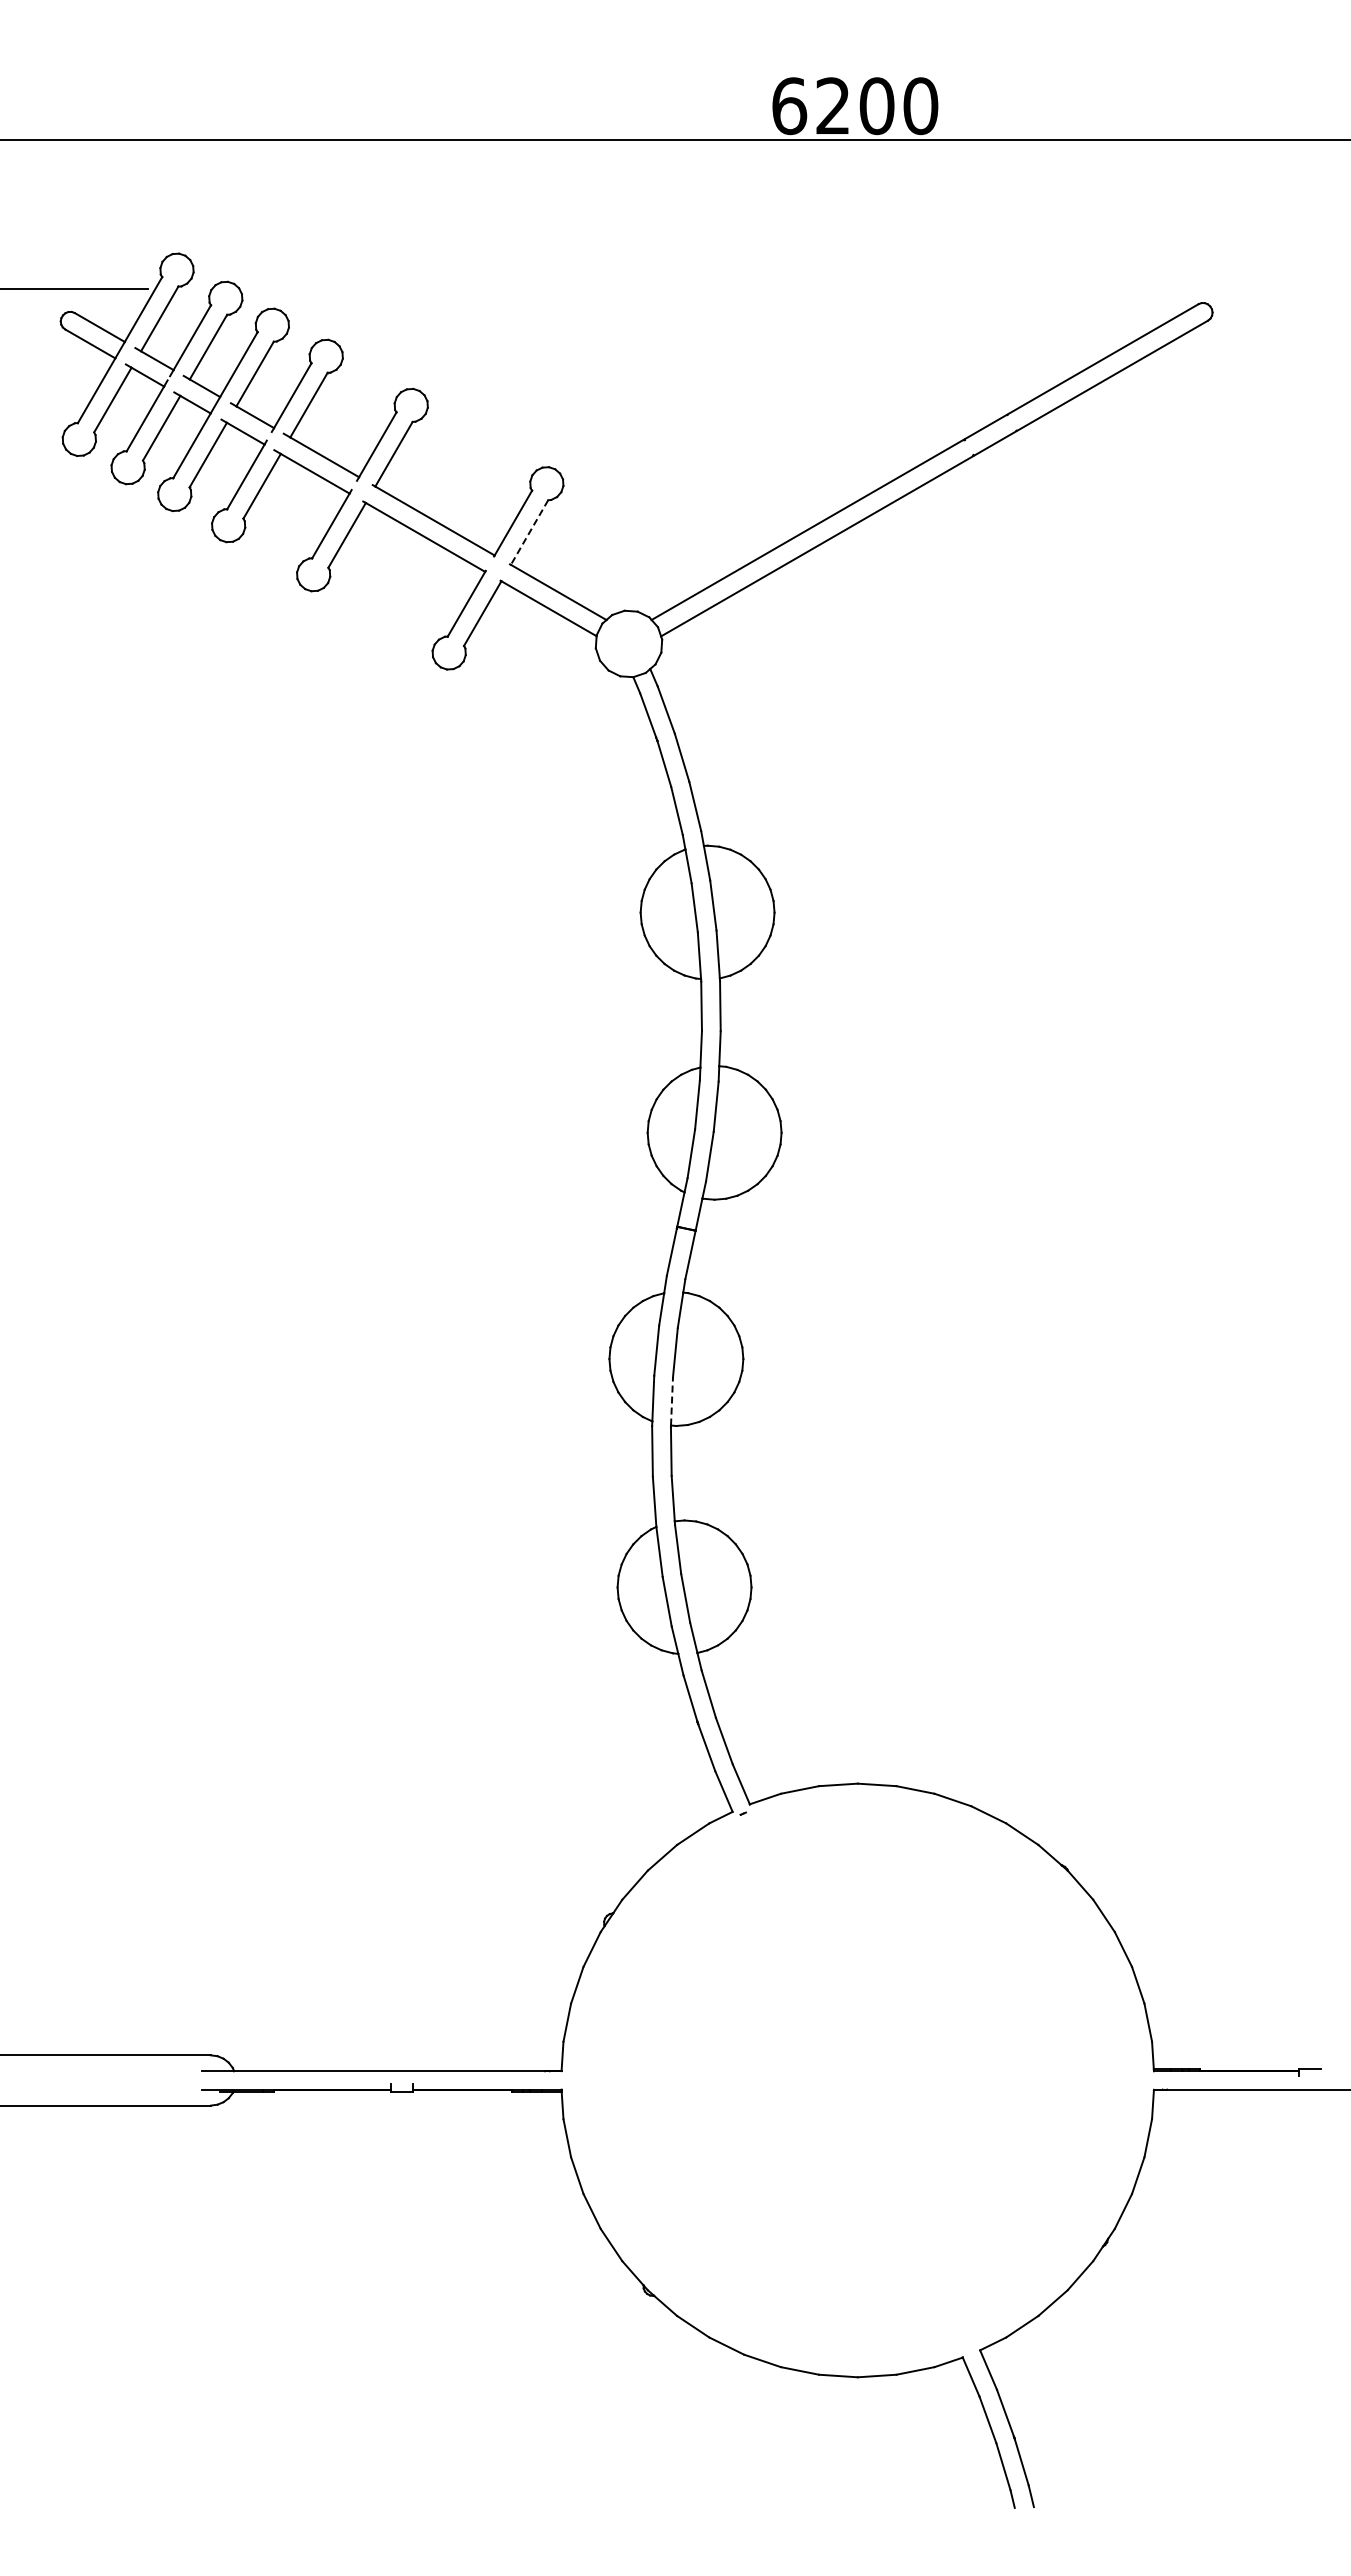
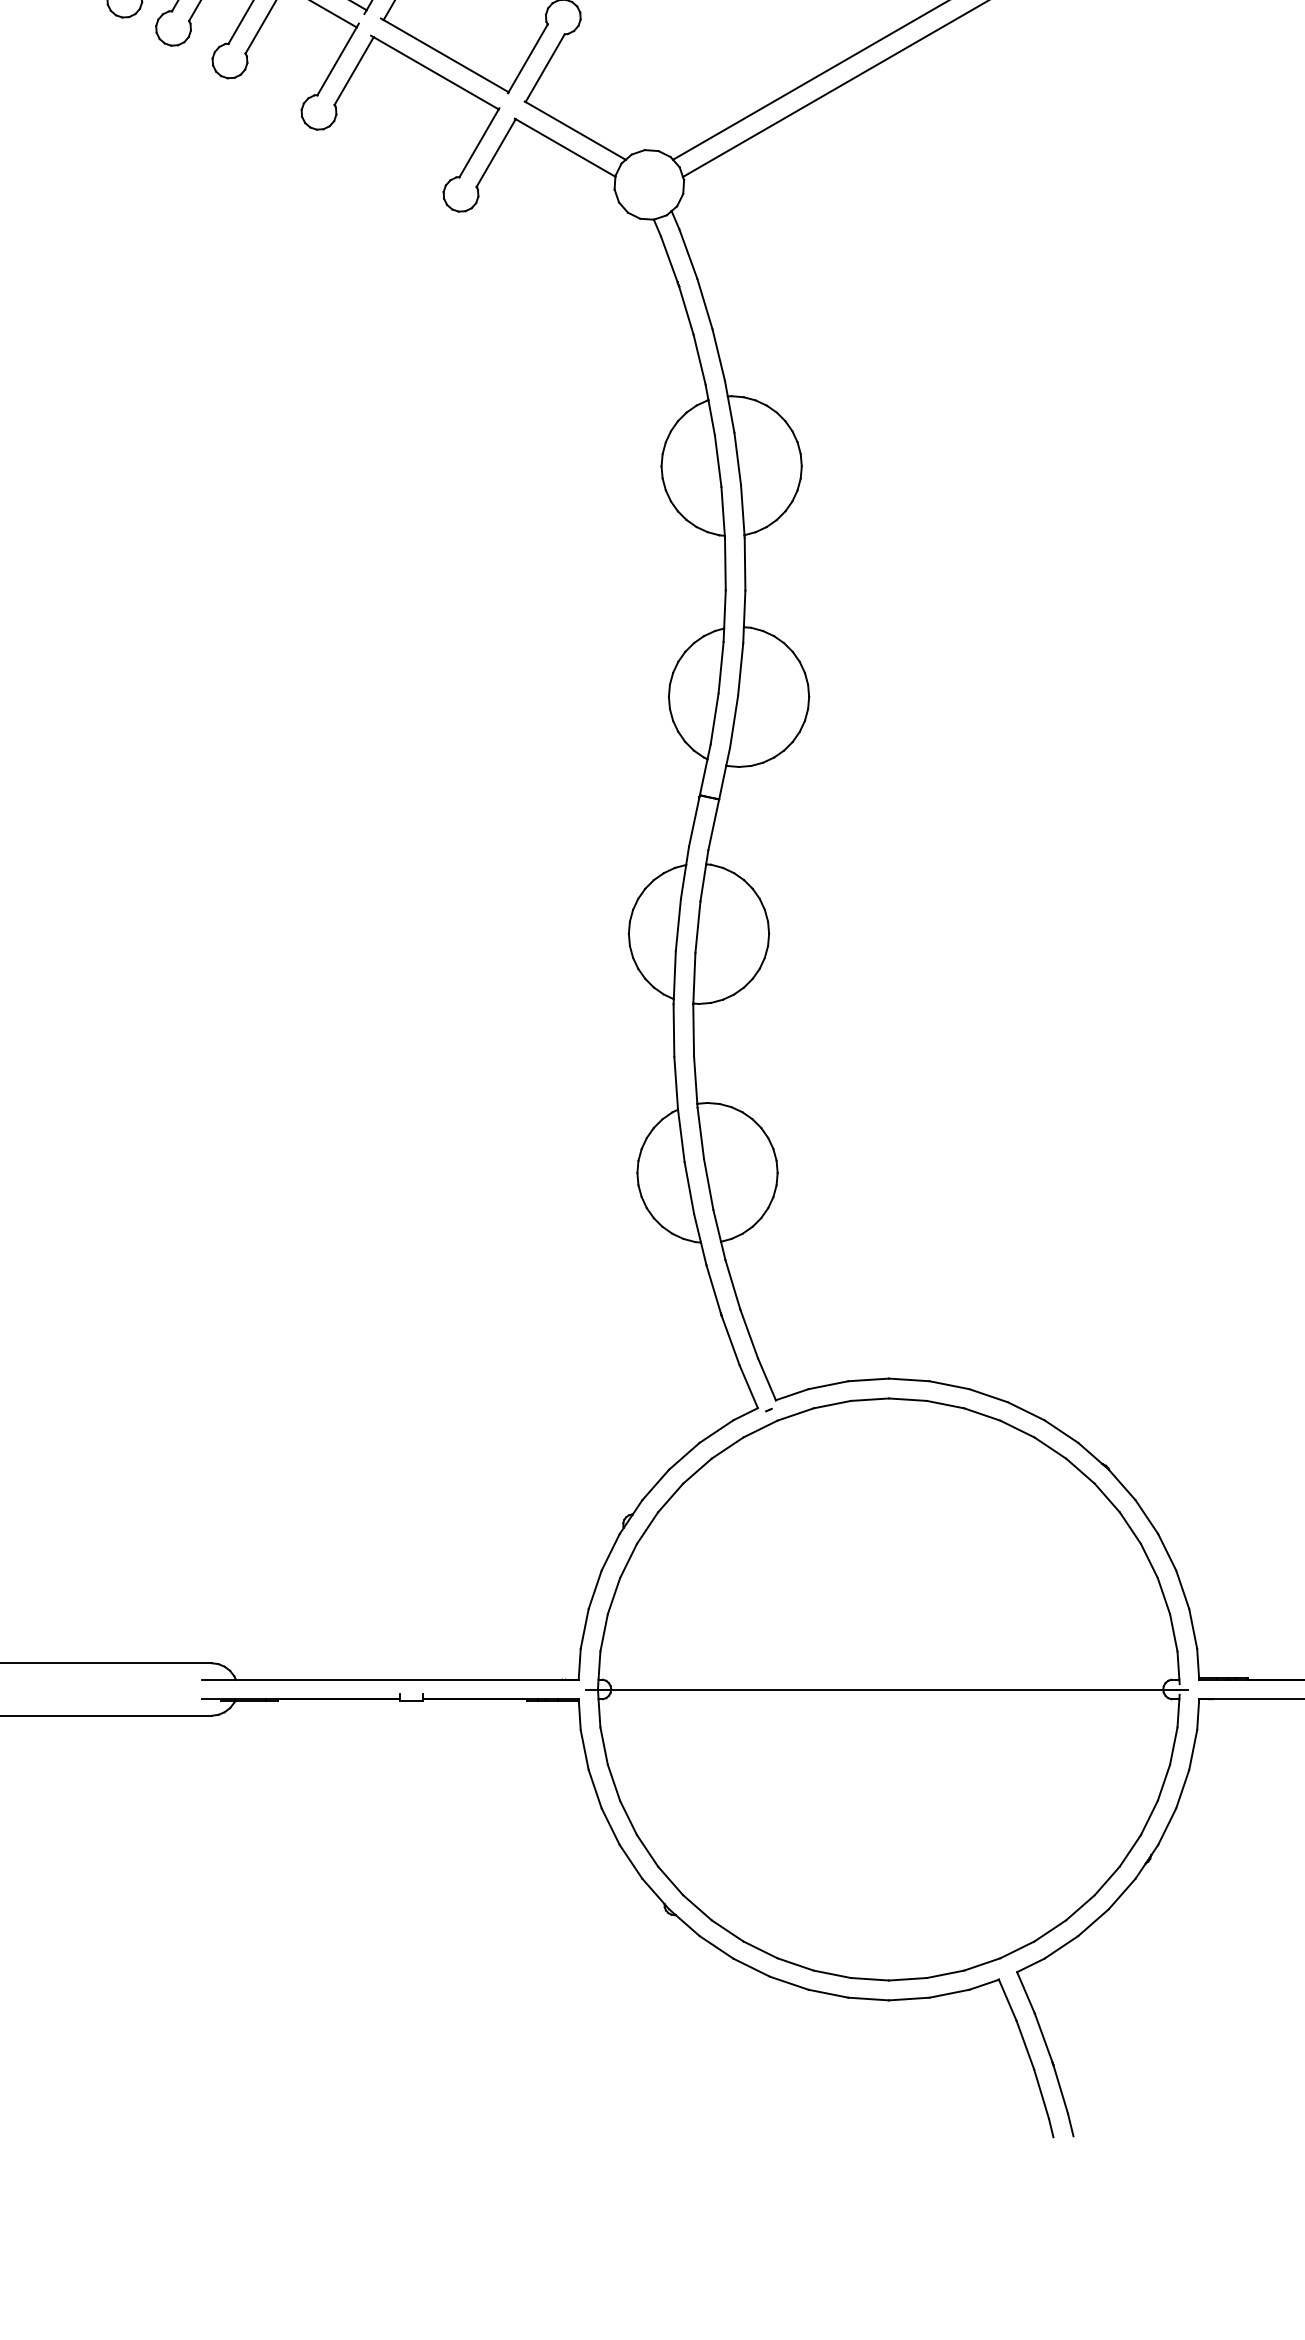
line: (529, 532) -> (545, 68), dashed -> solid
line: (672, 1400) -> (694, 977), dashed -> solid
part: (855, 2080) -> (886, 1689), added

